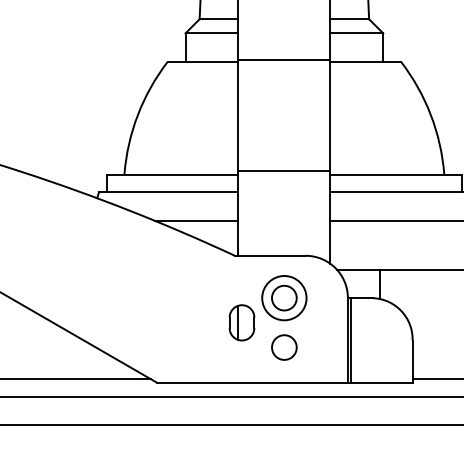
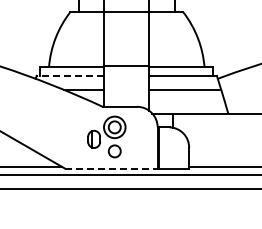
line: (168, 191) -> (70, 75), solid -> dashed
part: (267, 316) -> (106, 136), moved
line: (252, 382) -> (111, 168), solid -> dashed

